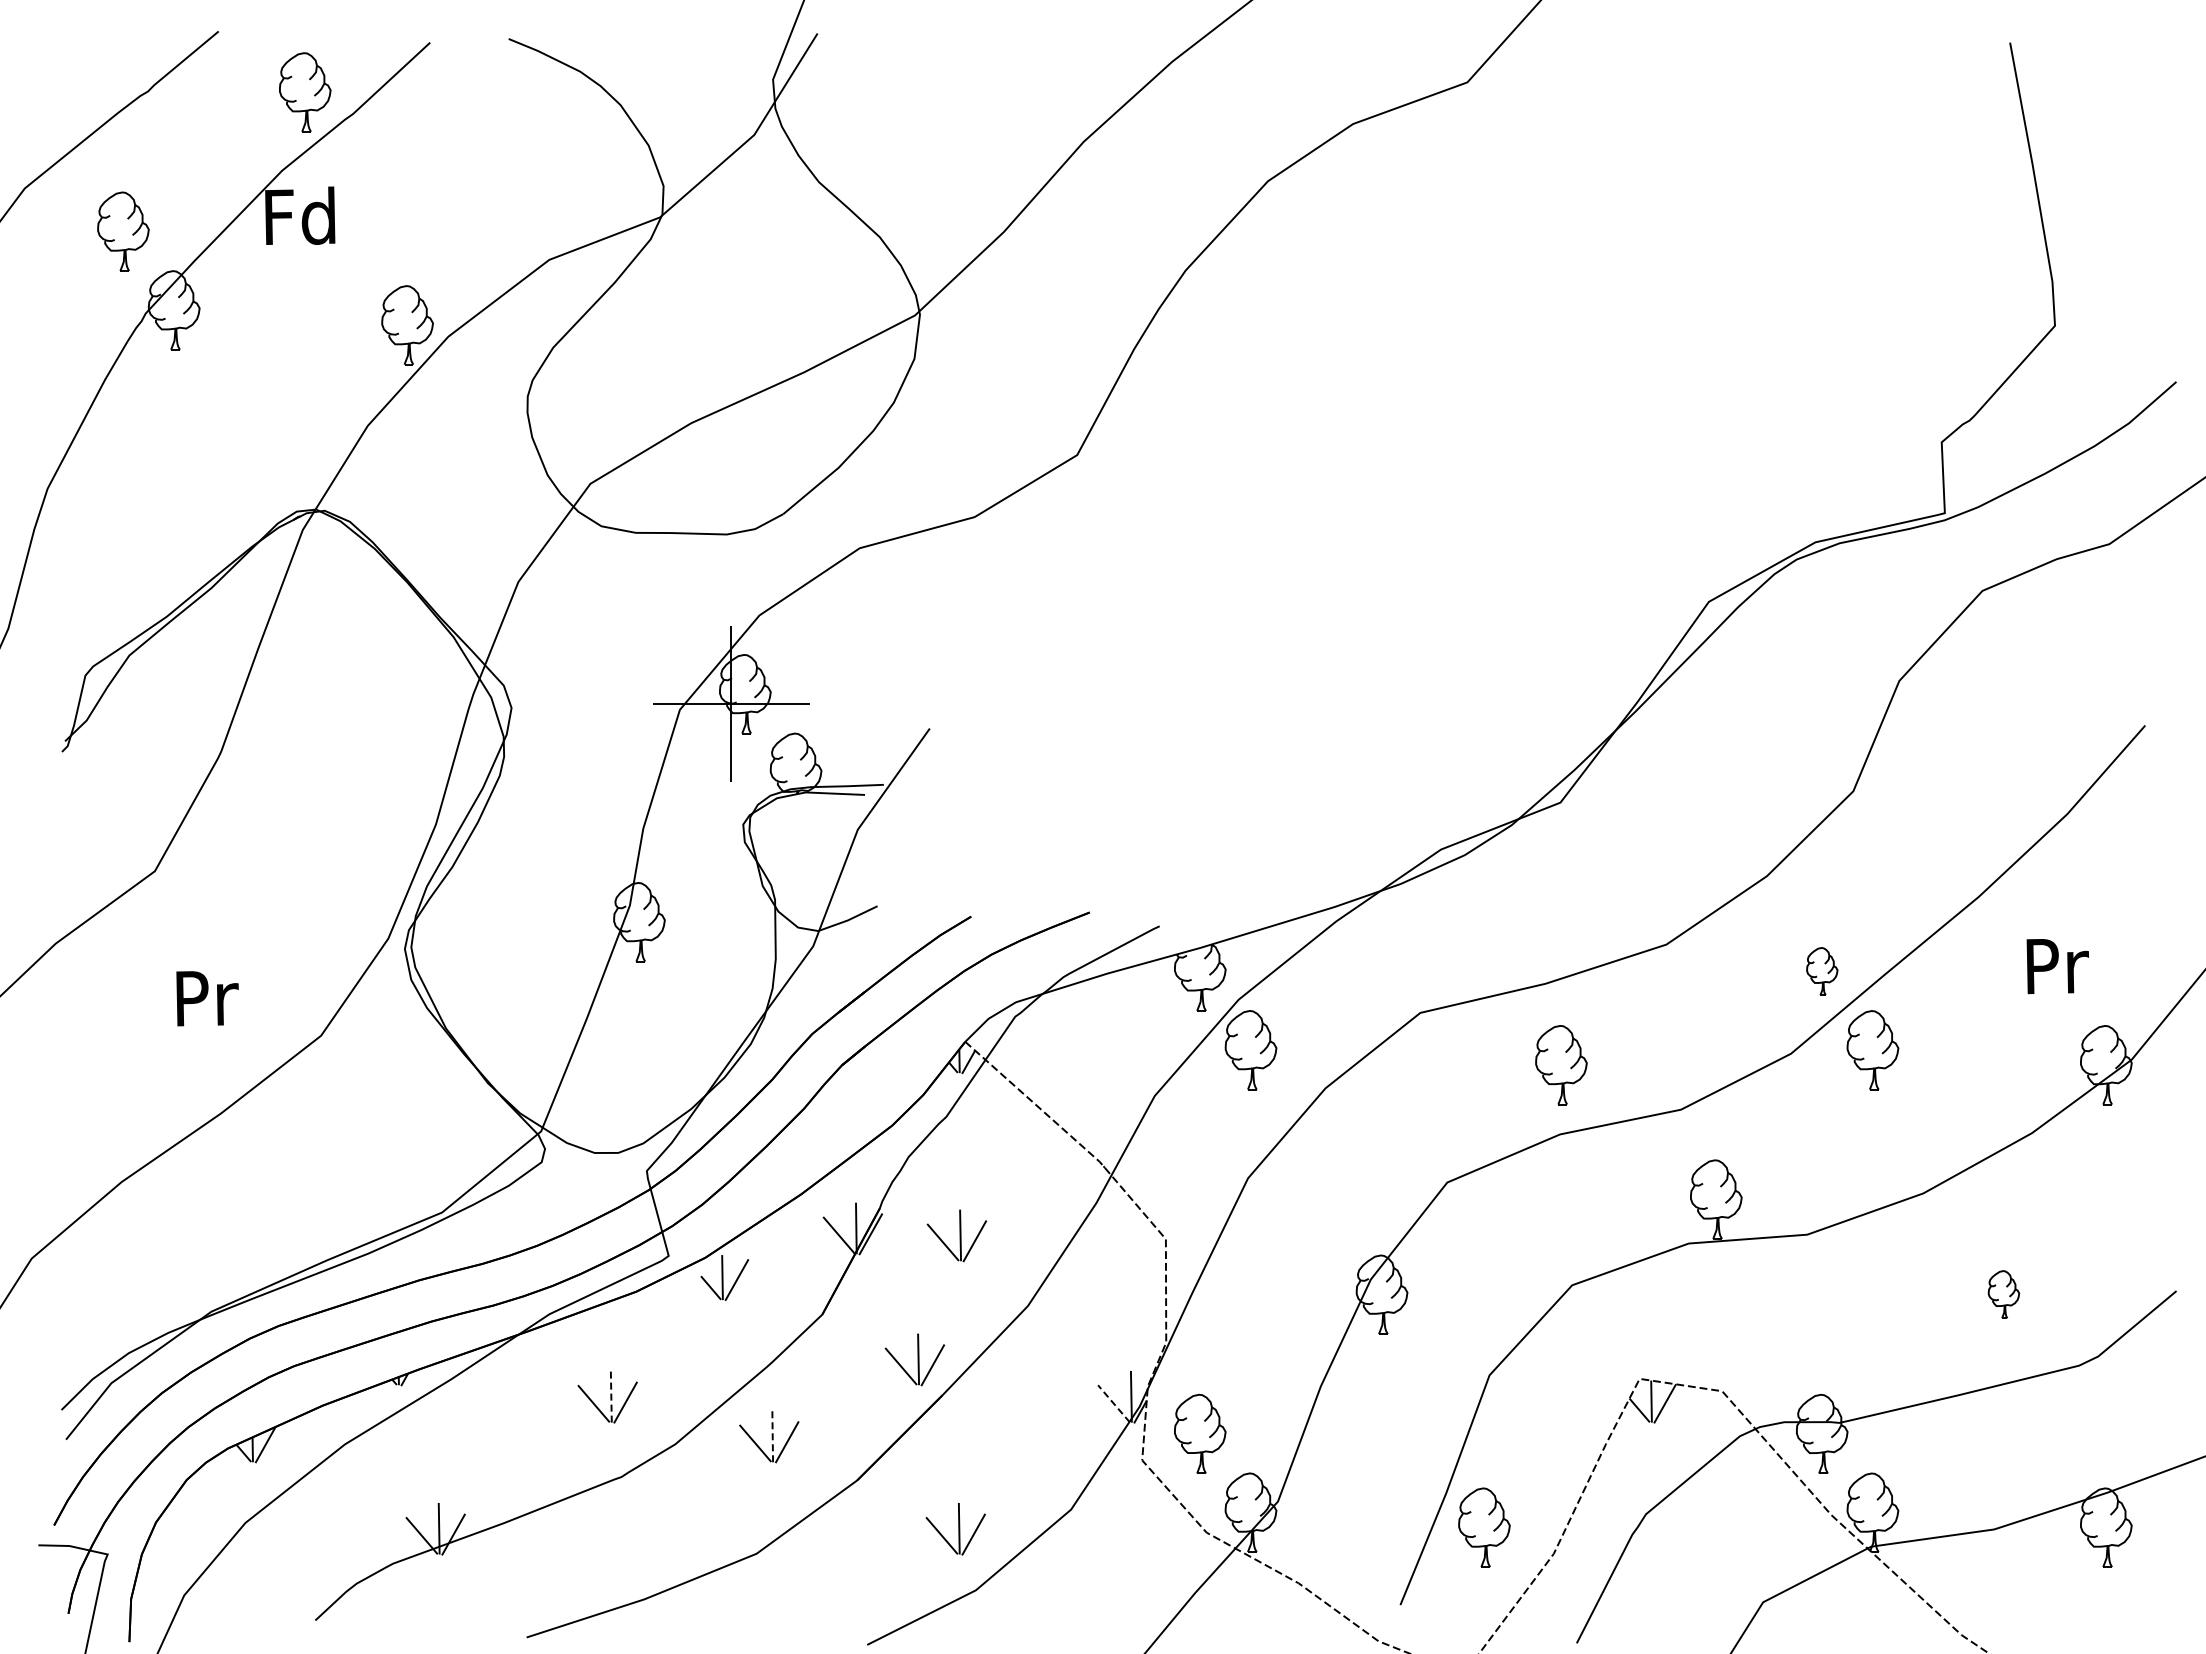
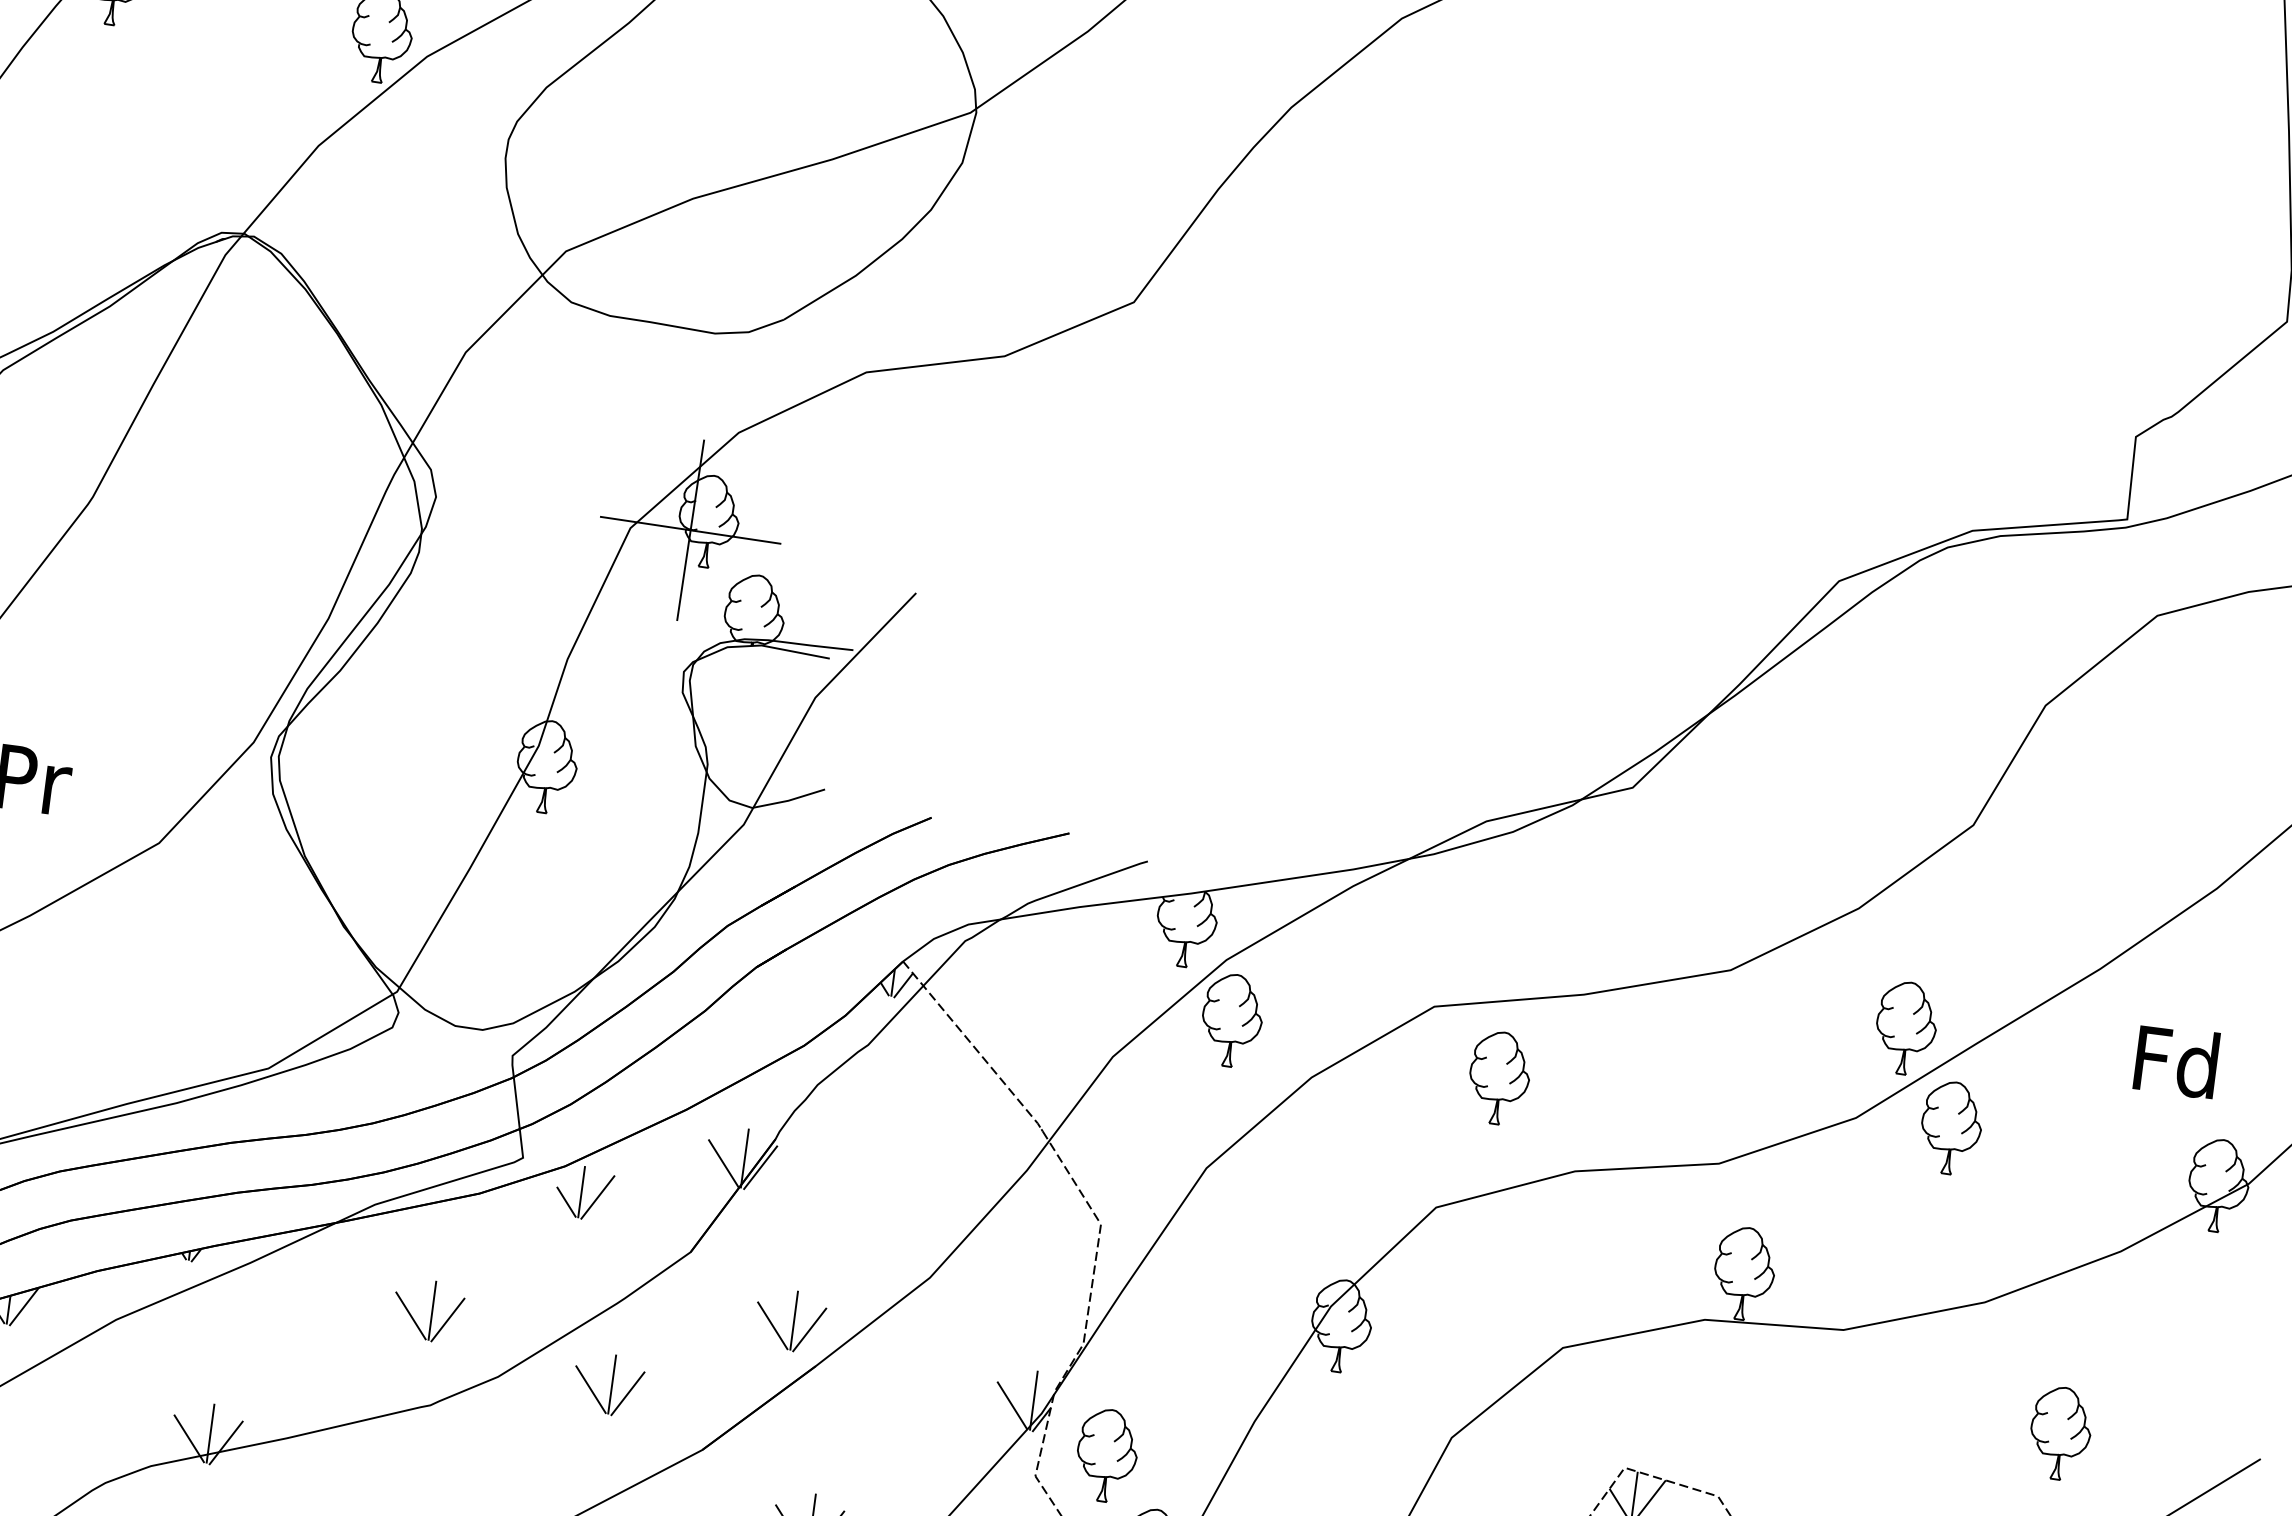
text: (2055, 964) -> (2177, 1060), Pr -> Fd
part: (1822, 971) -> (1906, 1028), size x1.67
part: (1561, 1065) -> (1499, 1078), moved
part: (956, 1235) -> (859, 1183), removed
part: (2003, 1294) -> (2060, 1433), size x1.67
line: (611, 1396) -> (432, 1310), dashed -> solid
line: (1113, 1403) -> (1011, 1405), dashed -> solid
line: (772, 1436) -> (611, 1384), dashed -> solid

